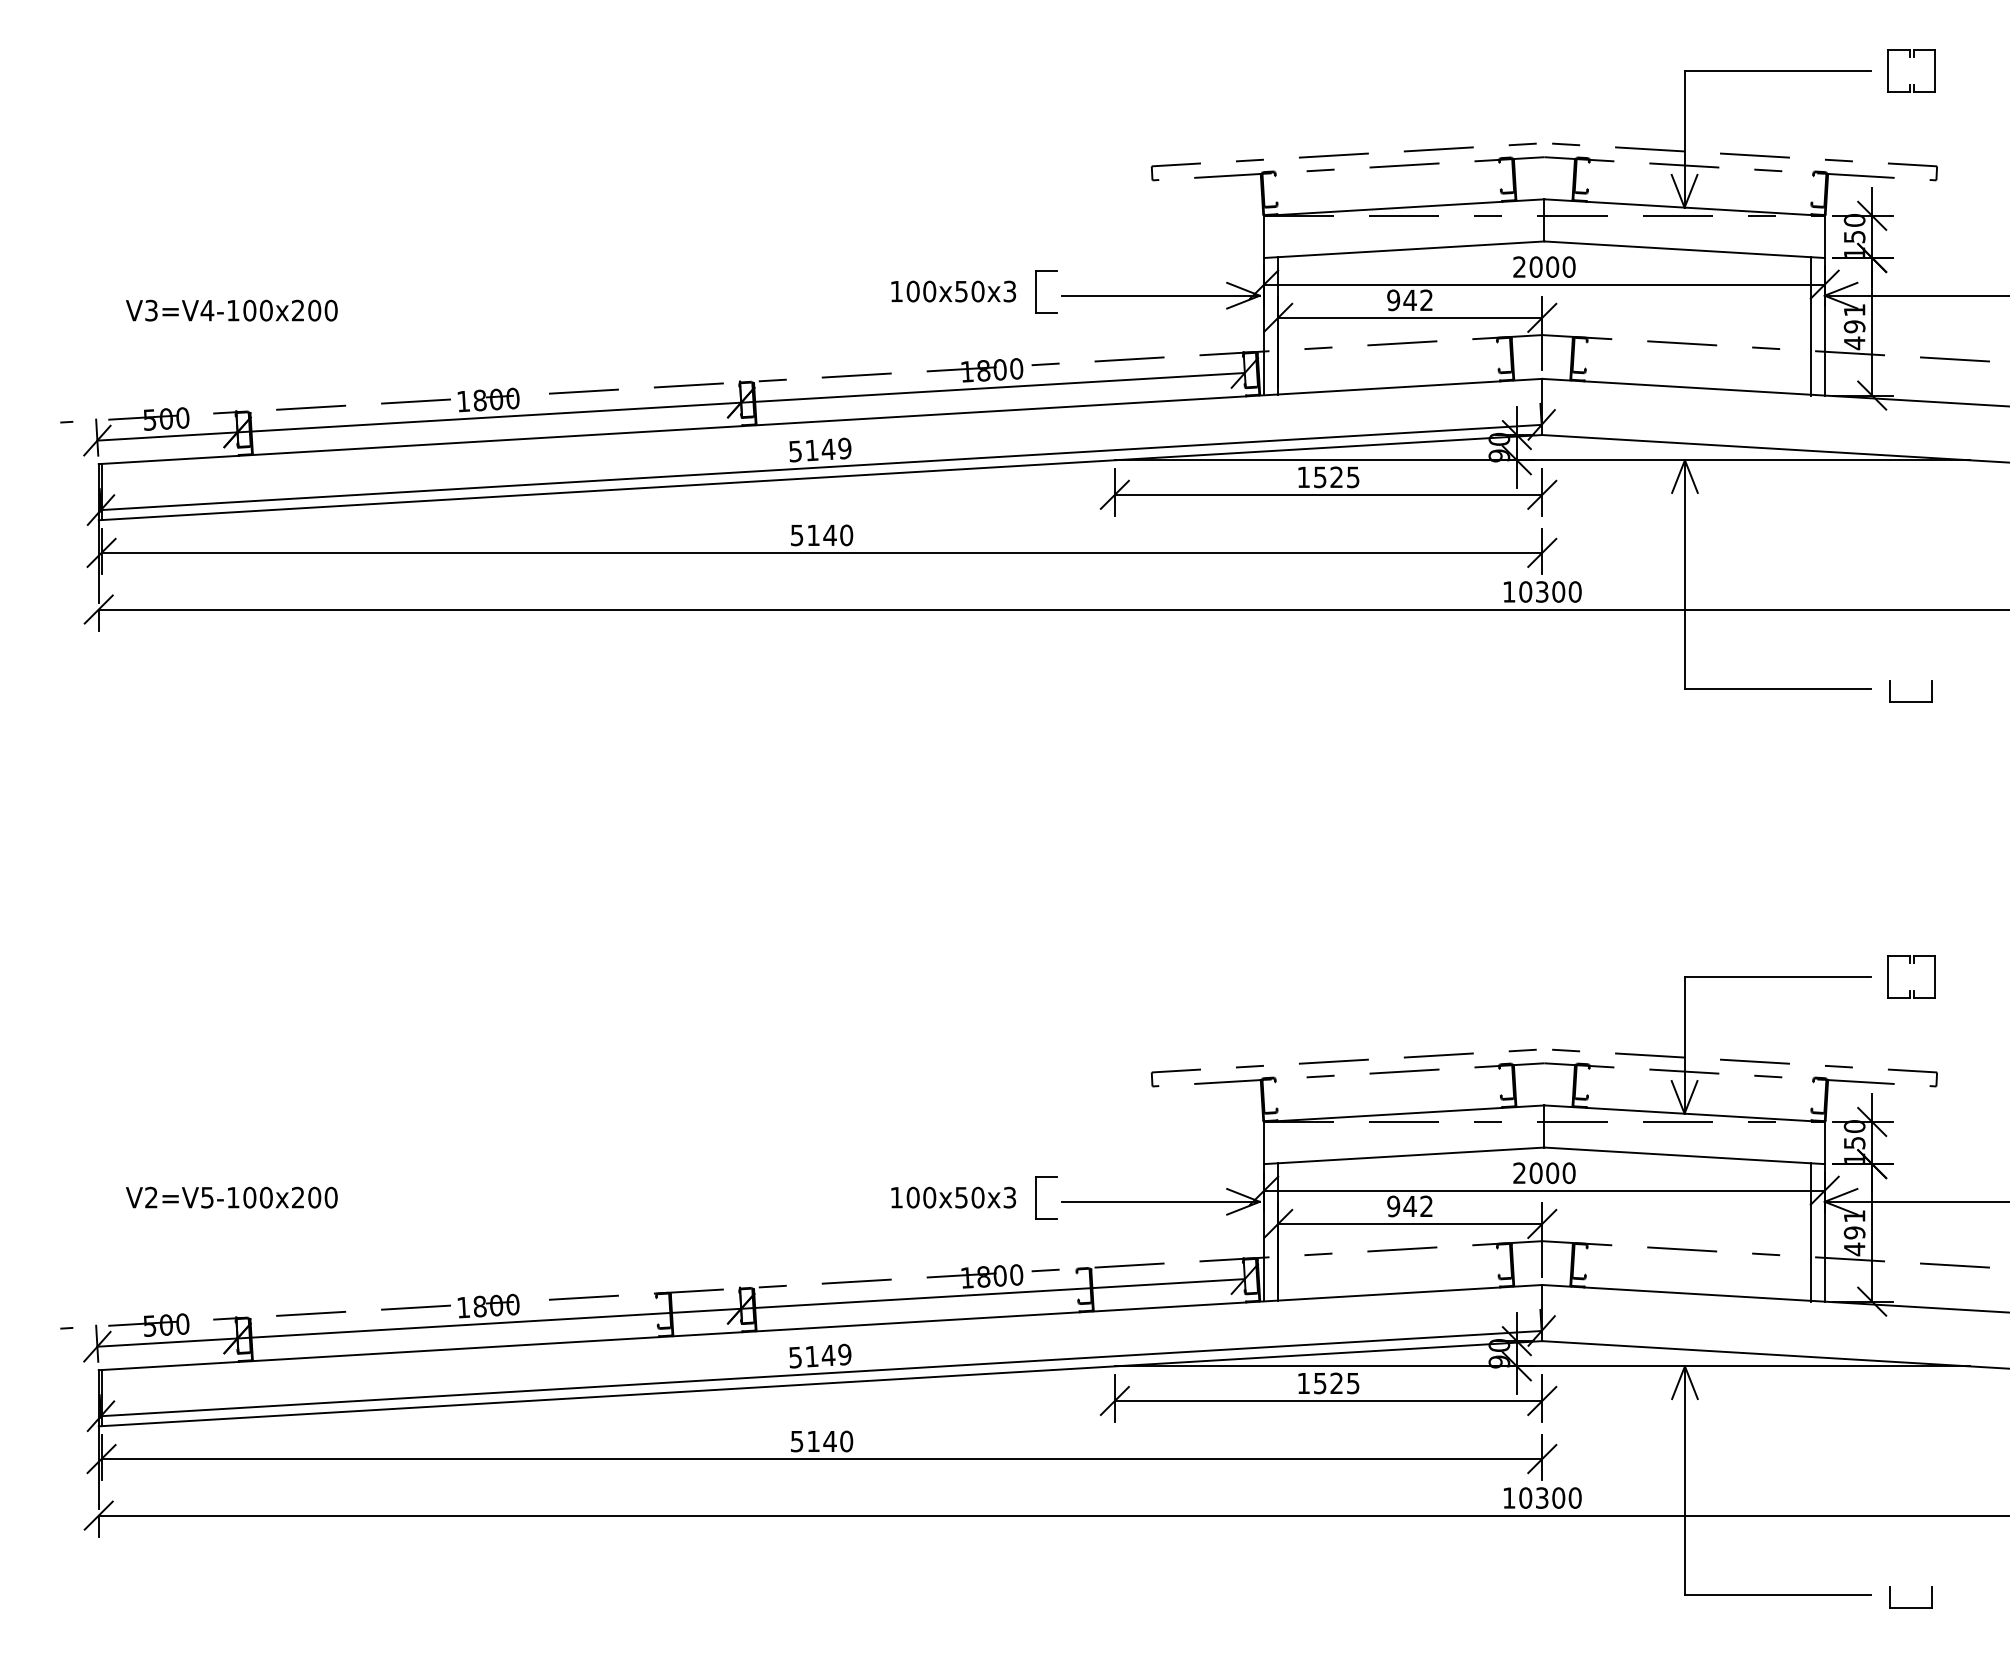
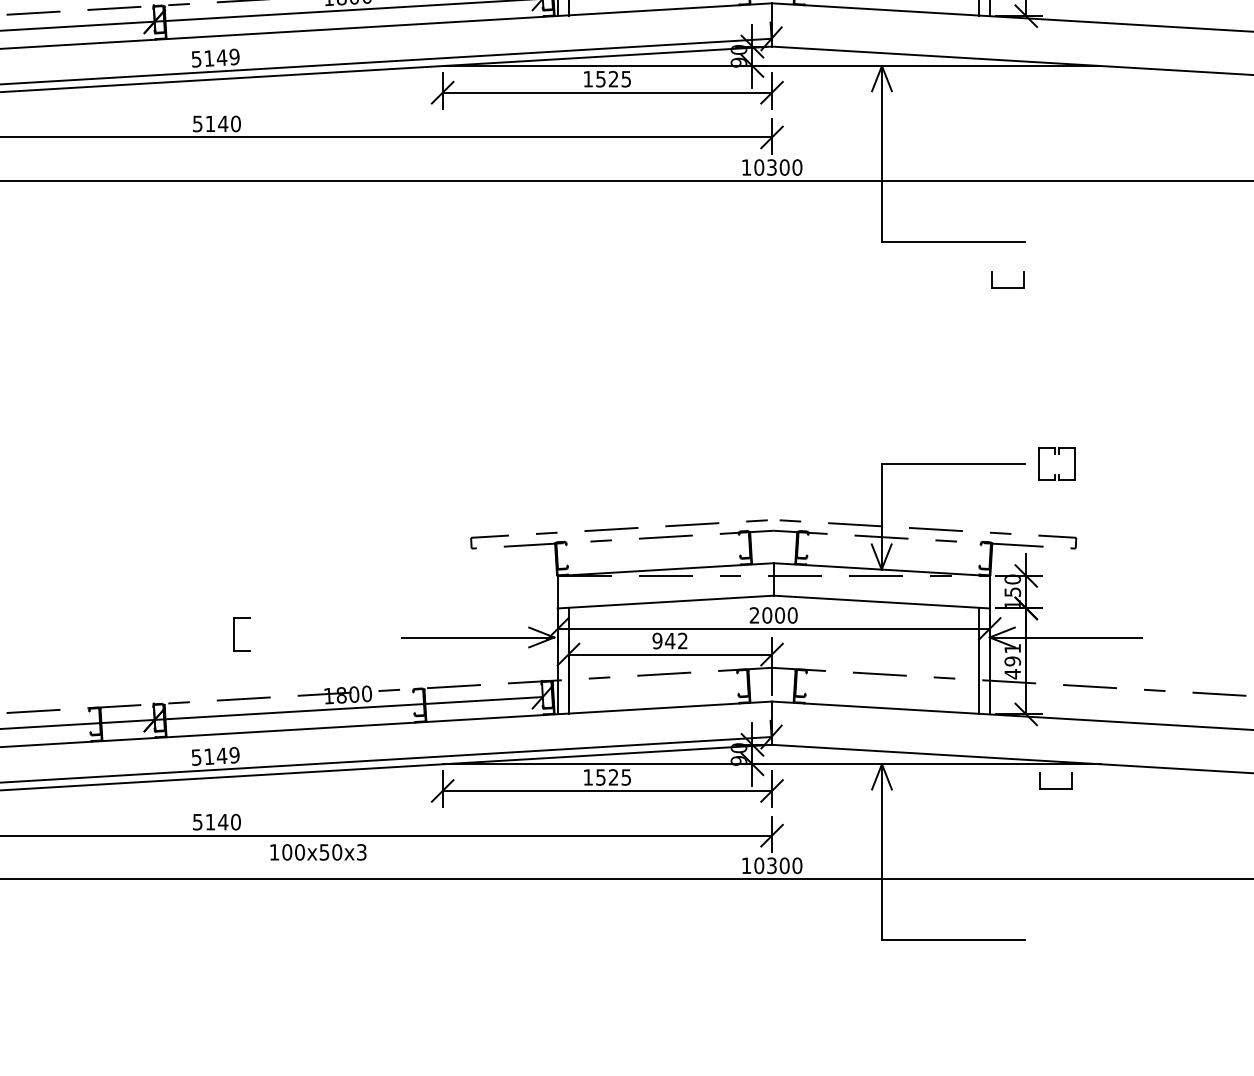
part: (1910, 701) -> (1008, 287), moved
text: (953, 1197) -> (318, 852), moved
part: (1036, 1197) -> (234, 634), moved
part: (1910, 1607) -> (1055, 789), moved

